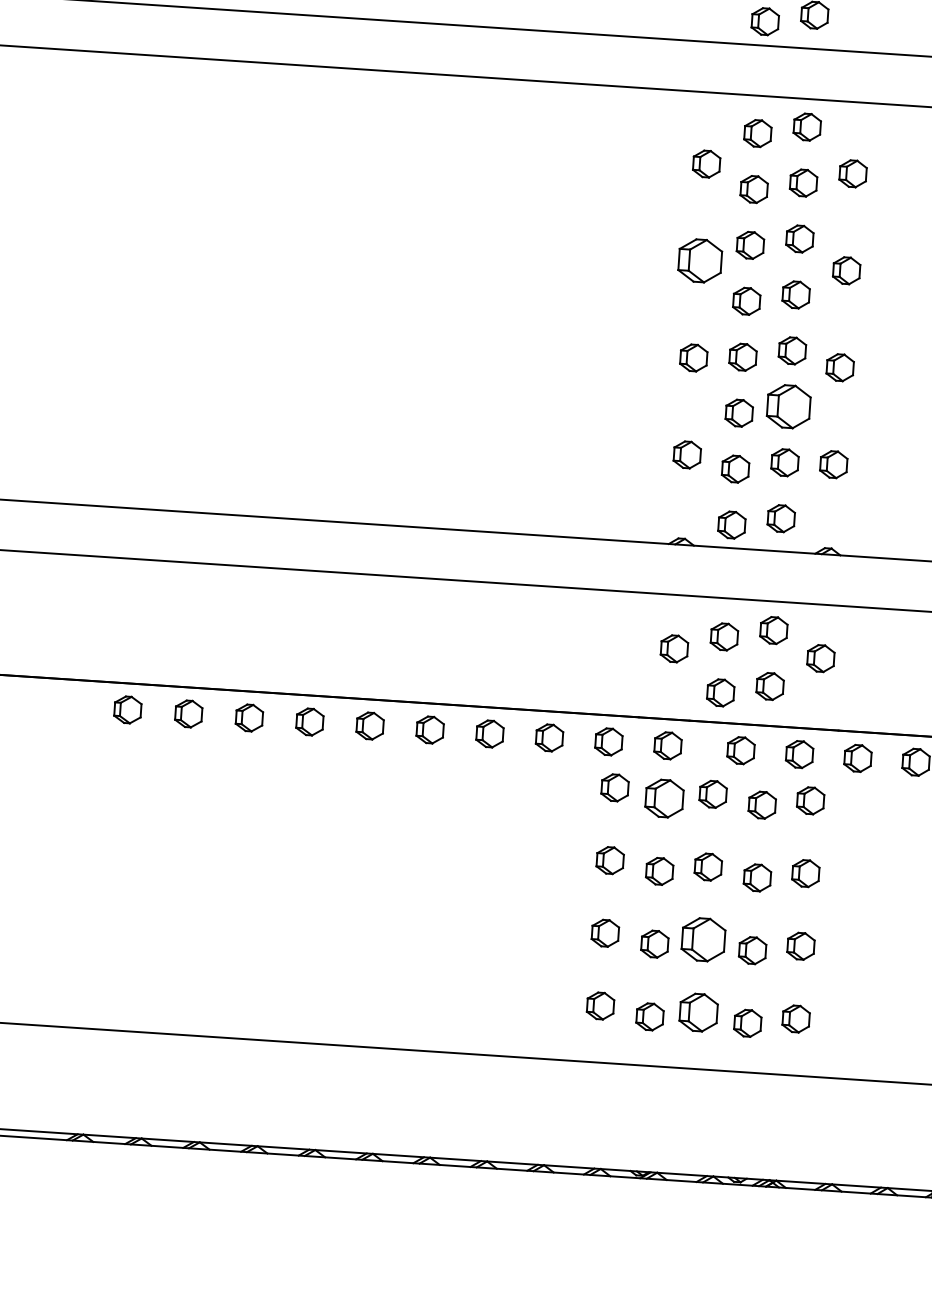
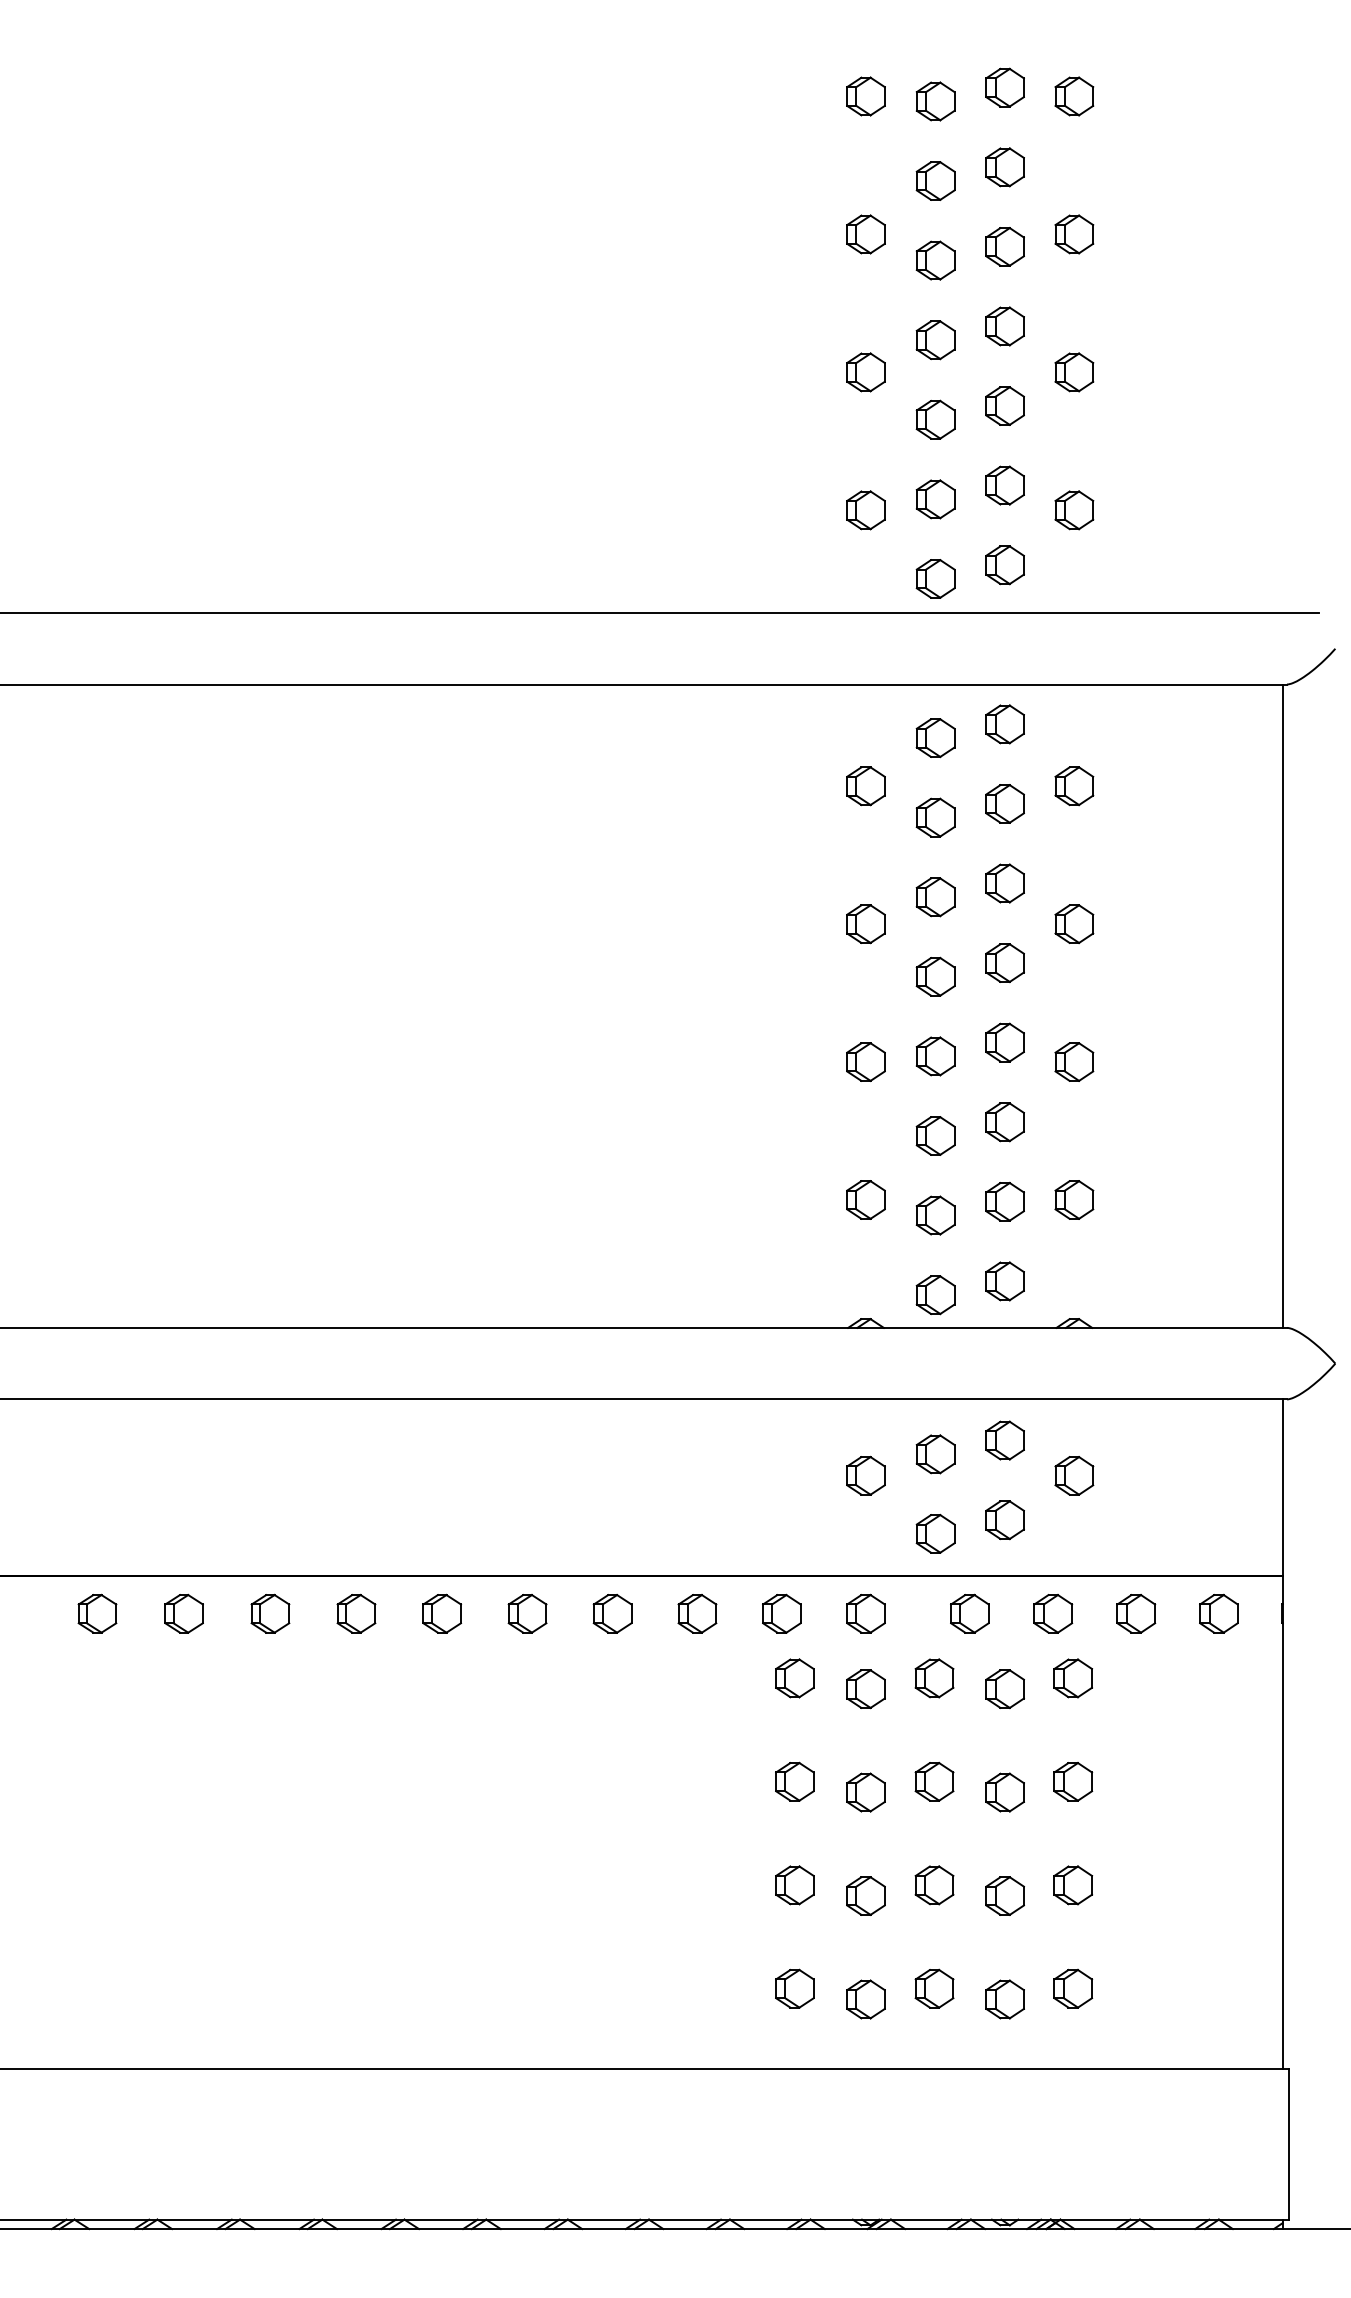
part: (699, 261) -> (865, 924), size x0.62
part: (788, 406) -> (1004, 1122), size x0.62
part: (664, 798) -> (865, 1689), size x0.71
part: (703, 939) -> (934, 1885), size x0.62
part: (698, 1012) -> (934, 1988), size x0.71

